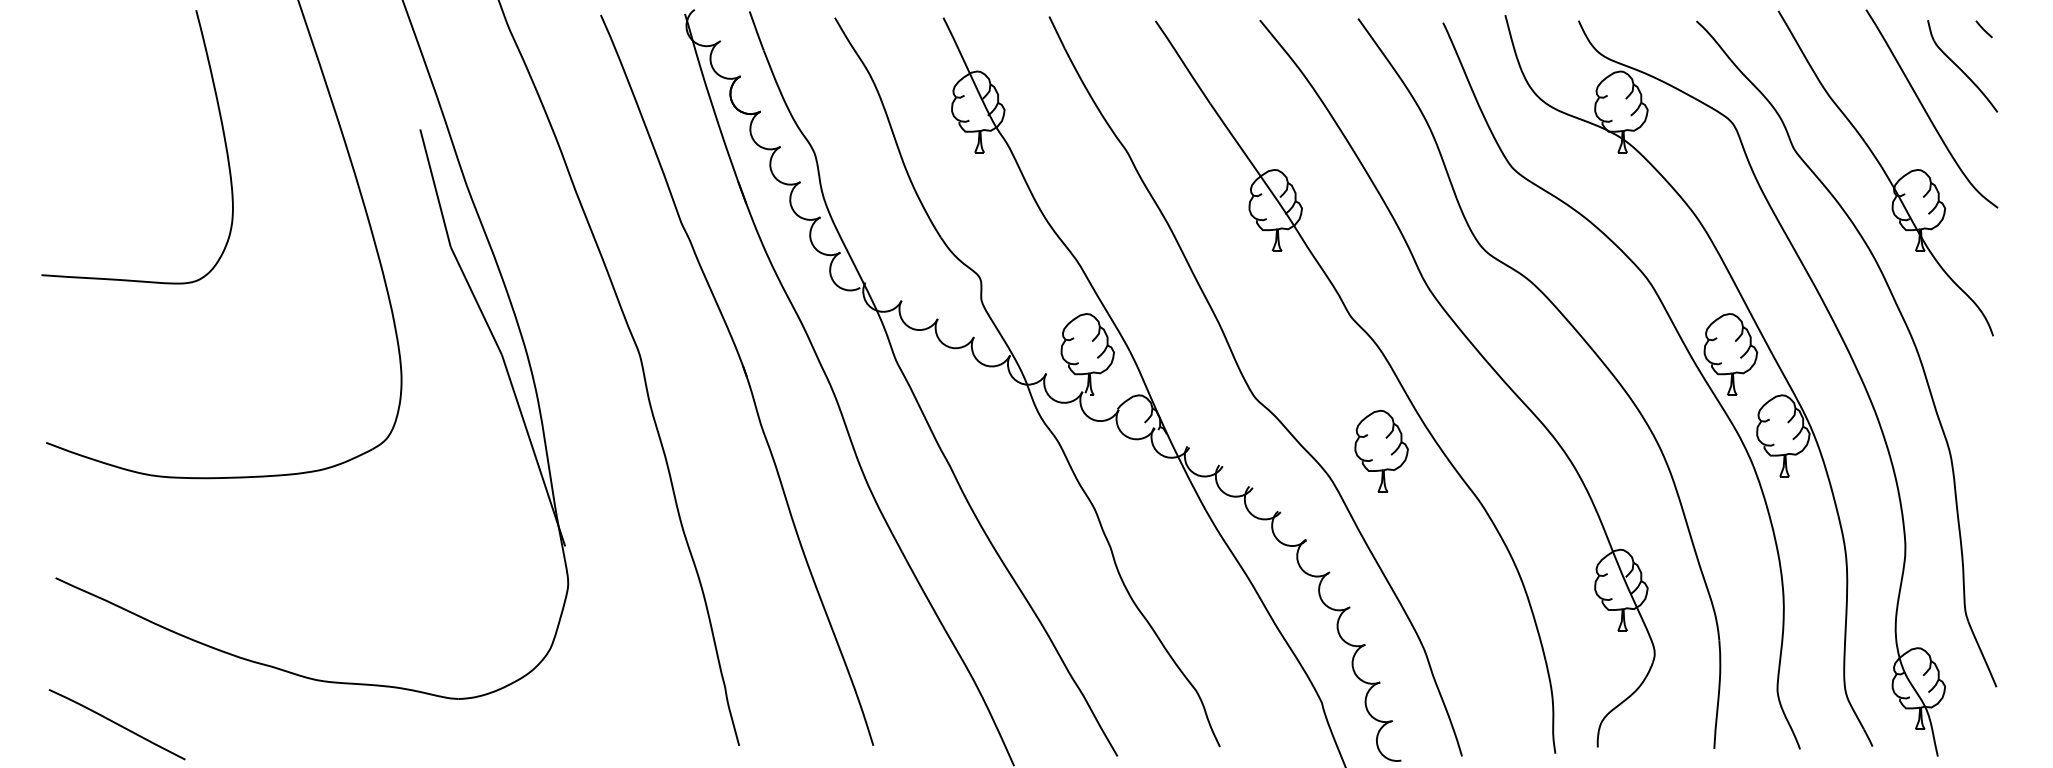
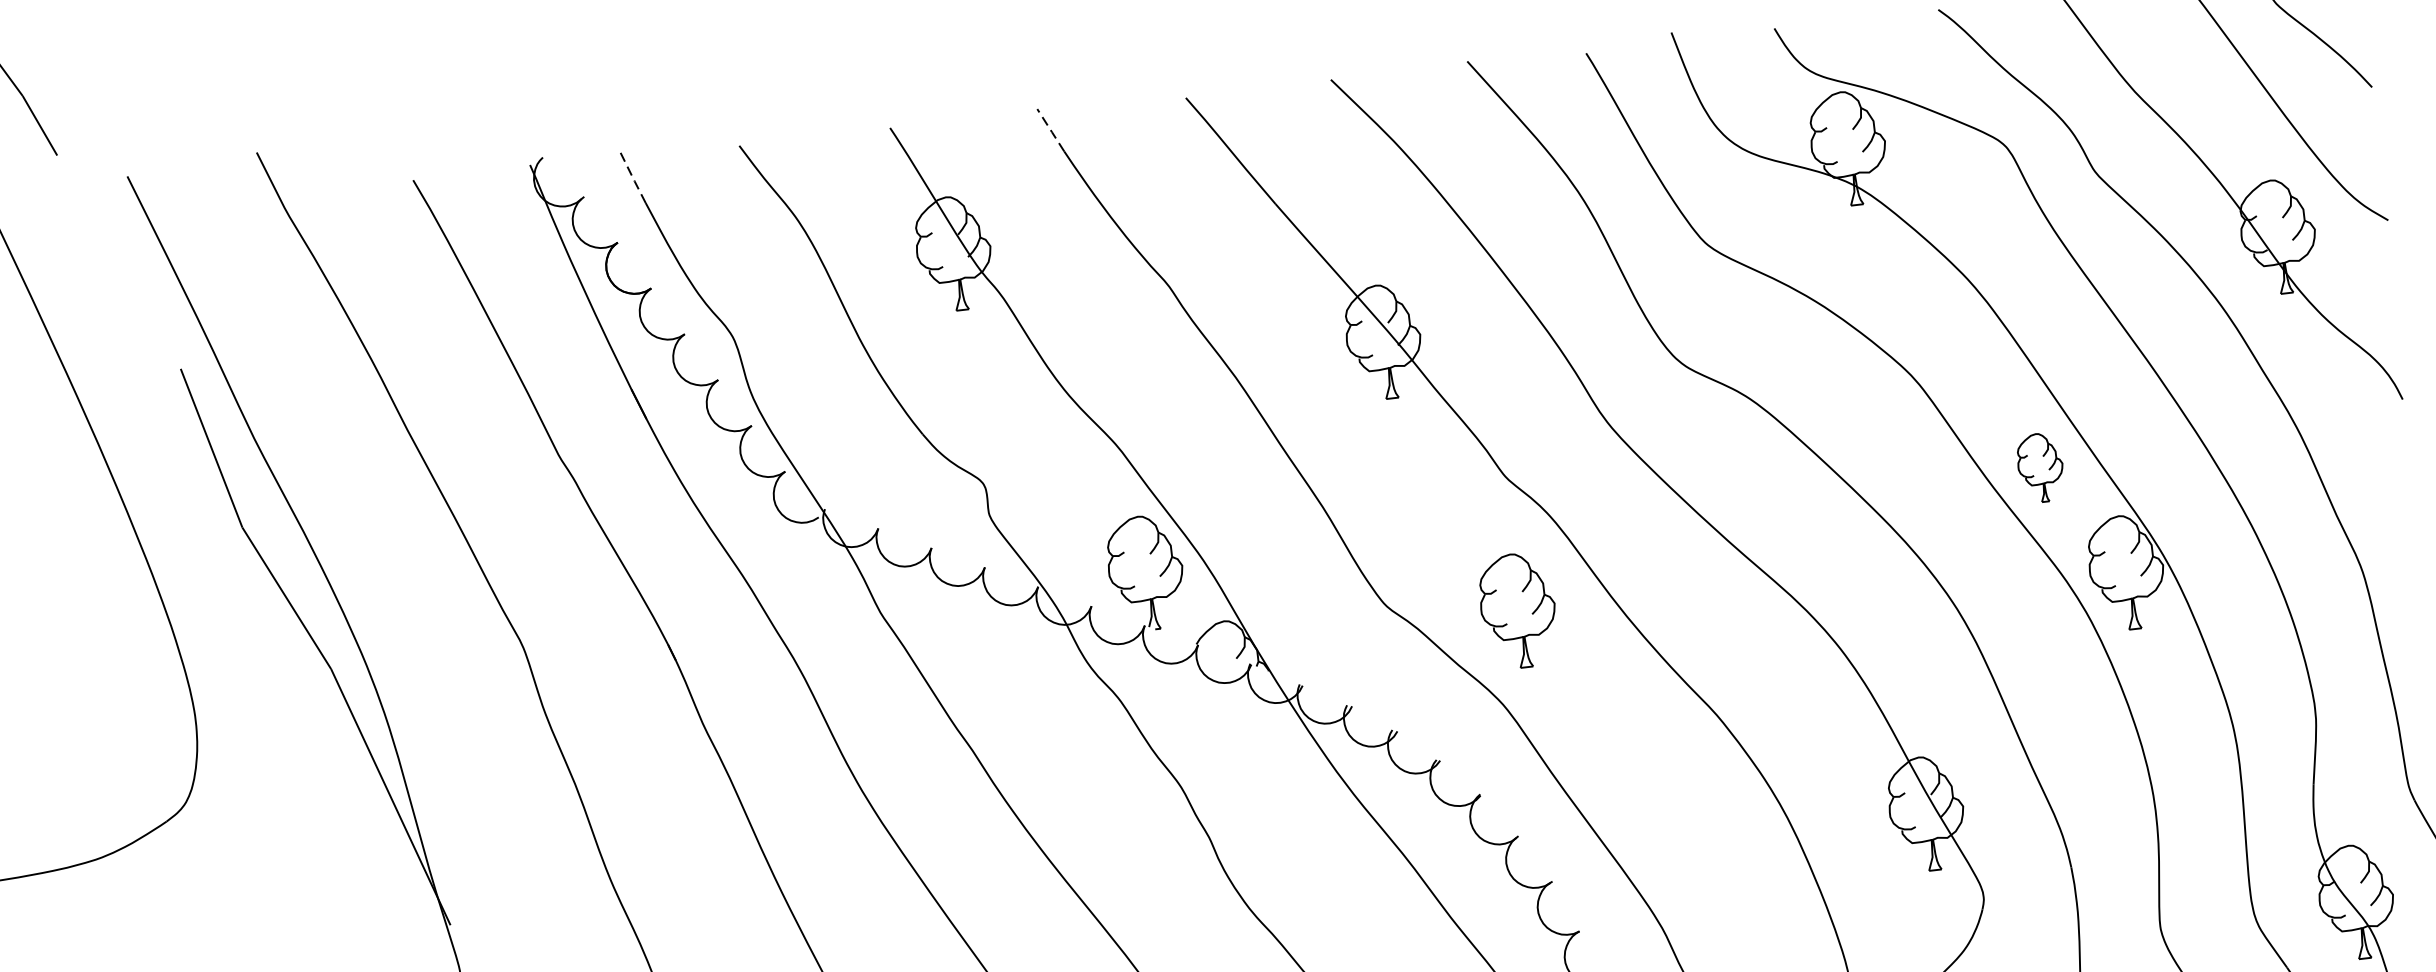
line: (756, 31) -> (632, 177), solid -> dashed
line: (1057, 33) -> (1051, 131), solid -> dashed
part: (1730, 354) -> (2040, 467), size x0.6
part: (1381, 450) -> (1518, 609), moved

